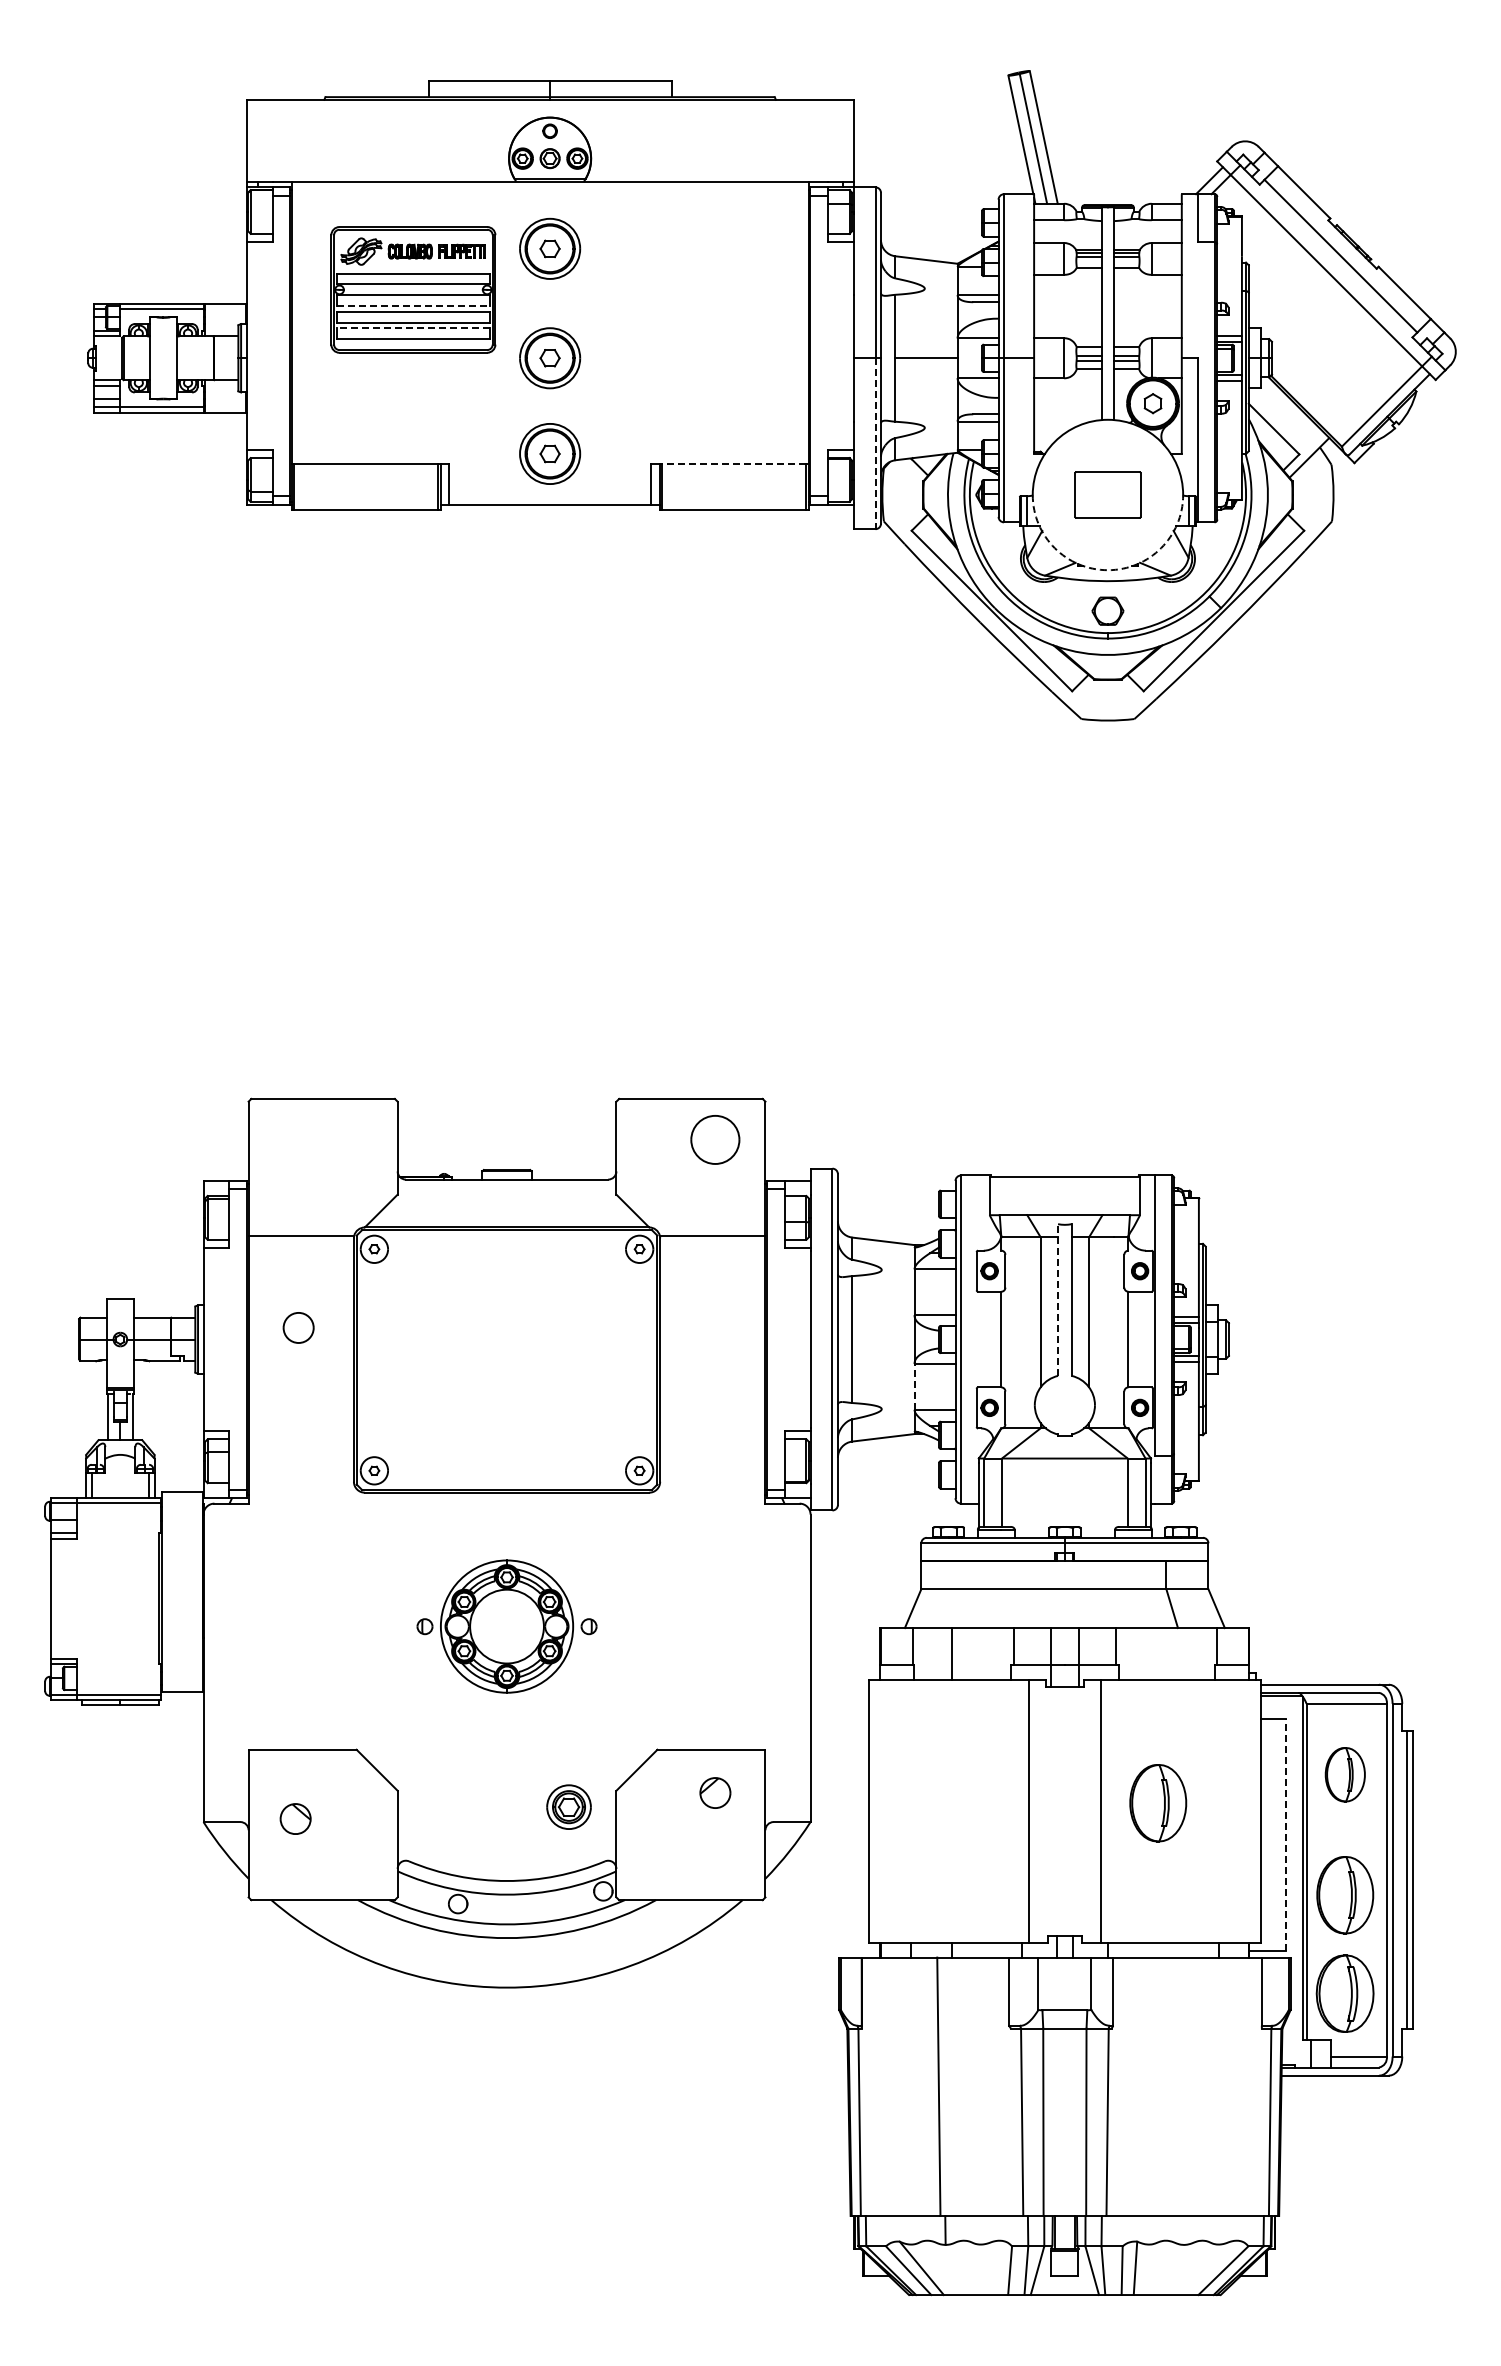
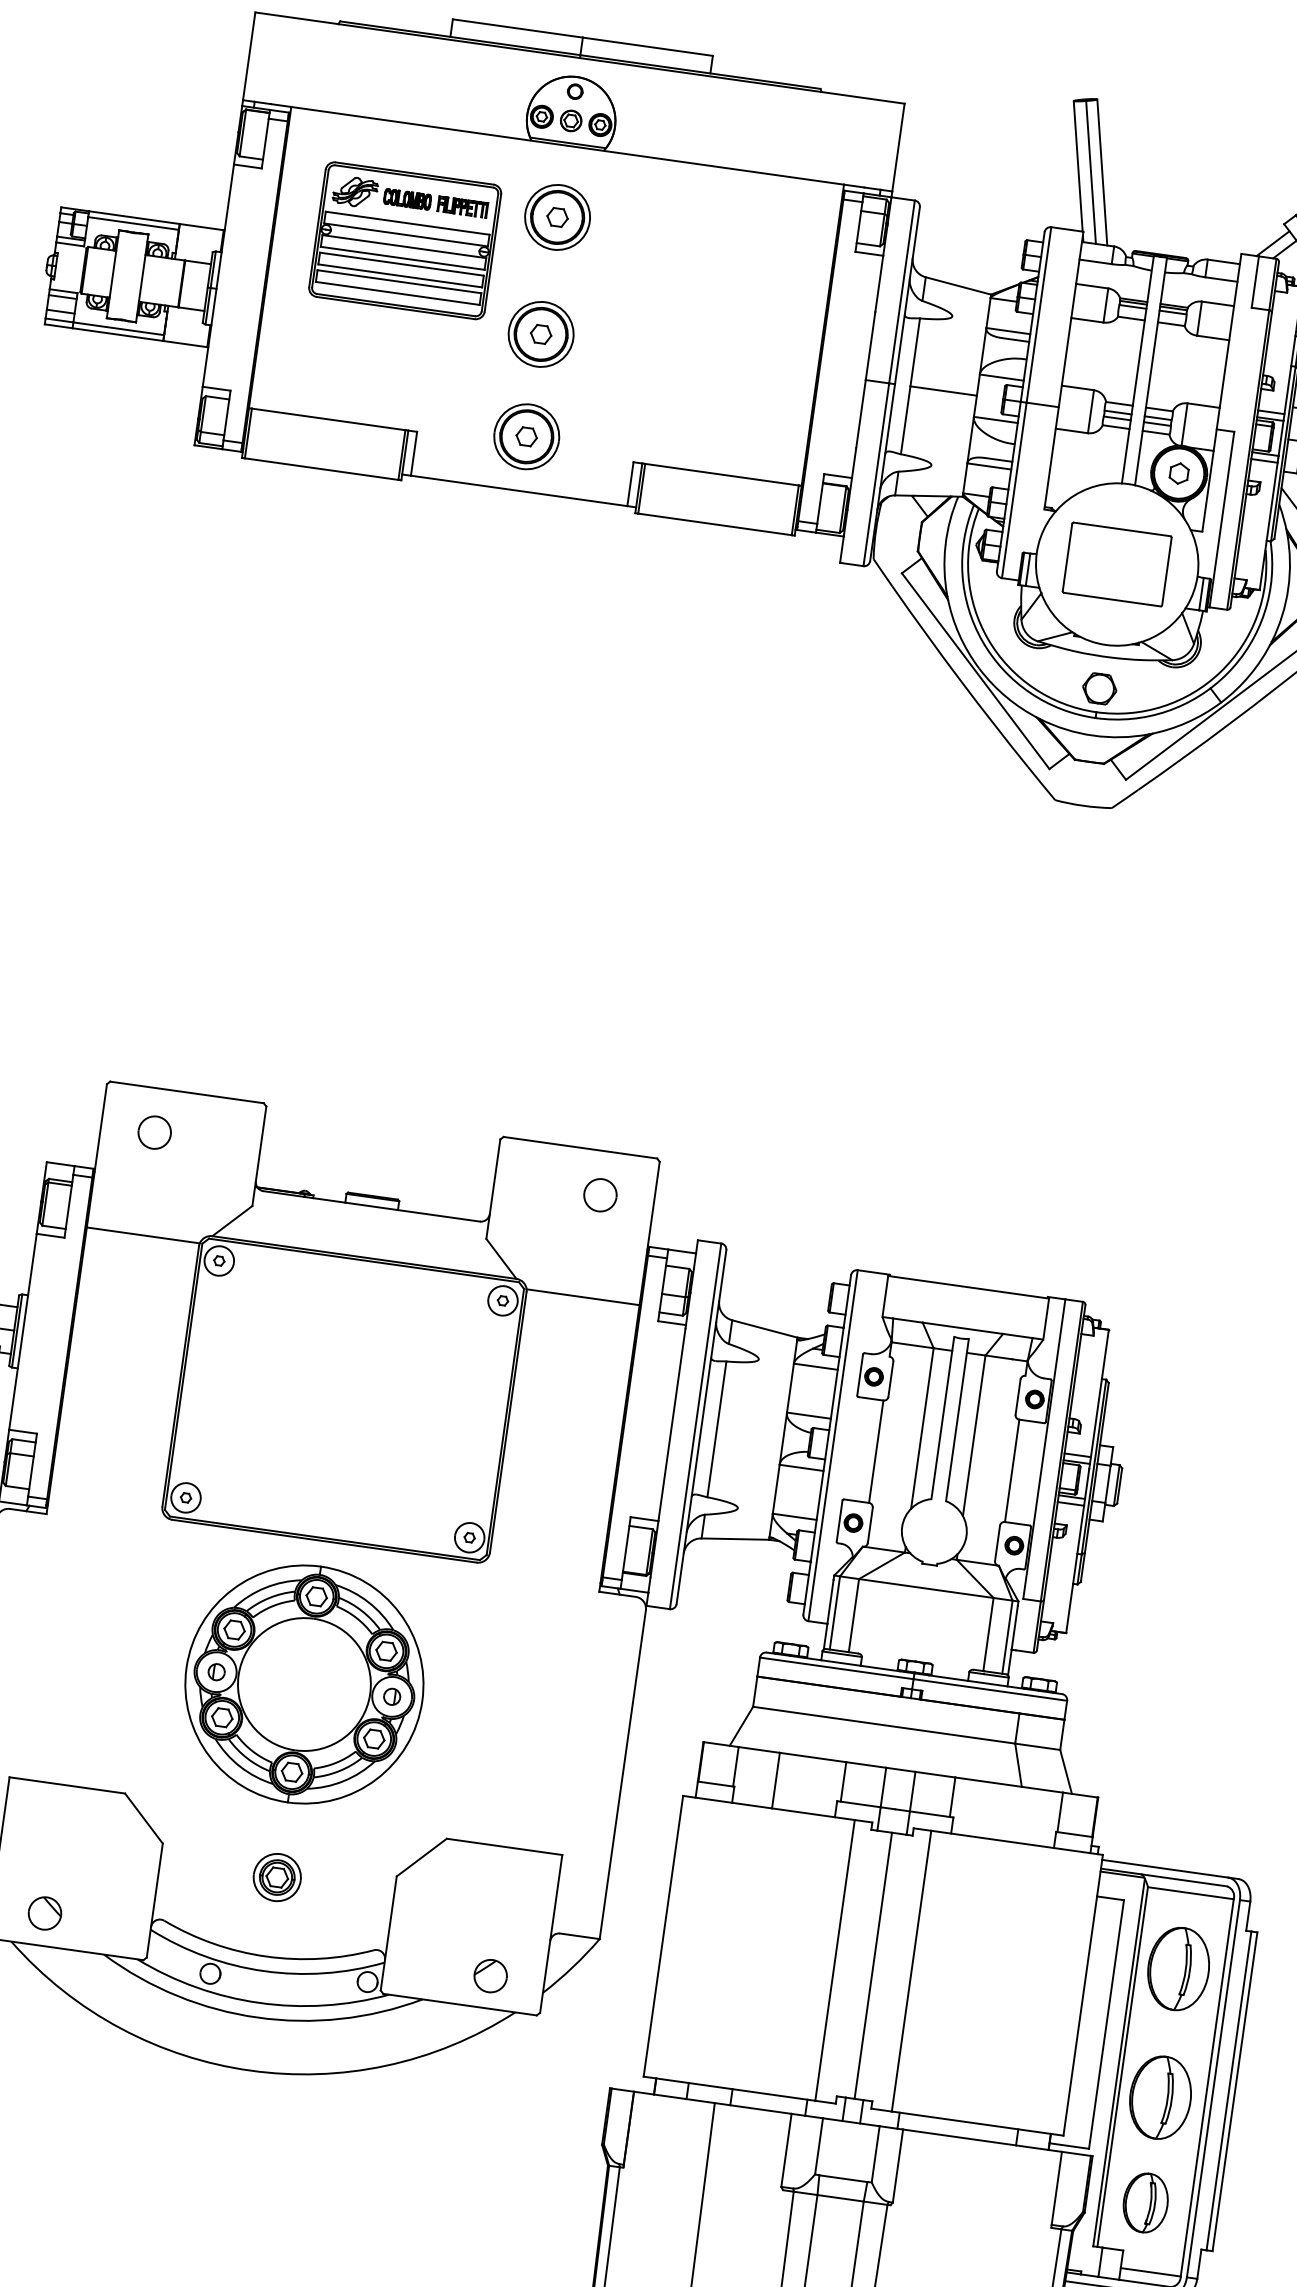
line: (413, 306) -> (402, 258), dashed -> solid
line: (413, 328) -> (399, 282), dashed -> solid
line: (875, 444) -> (876, 475), dashed -> solid
line: (734, 463) -> (722, 474), dashed -> solid
part: (1107, 494) -> (1116, 563), size x1.43
arc: (1107, 570) -> (1105, 645), dashed -> solid
part: (715, 1139) -> (600, 1194), size x0.62
line: (1058, 1300) -> (943, 1418), dashed -> solid
part: (298, 1327) -> (154, 1132), moved
line: (914, 1386) -> (776, 1488), dashed -> solid
part: (506, 1626) -> (303, 1684), size x1.67
part: (1345, 1774) -> (1178, 1968), size x1.43
part: (715, 1792) -> (490, 1975), moved
part: (1158, 1803) -> (974, 1971), removed
part: (568, 1806) -> (276, 1876), moved
line: (1064, 1810) -> (873, 1964), added
part: (295, 1818) -> (44, 1912), moved
line: (1286, 1834) -> (1106, 2023), dashed -> solid
part: (1345, 1993) -> (1146, 2202), size x0.71

